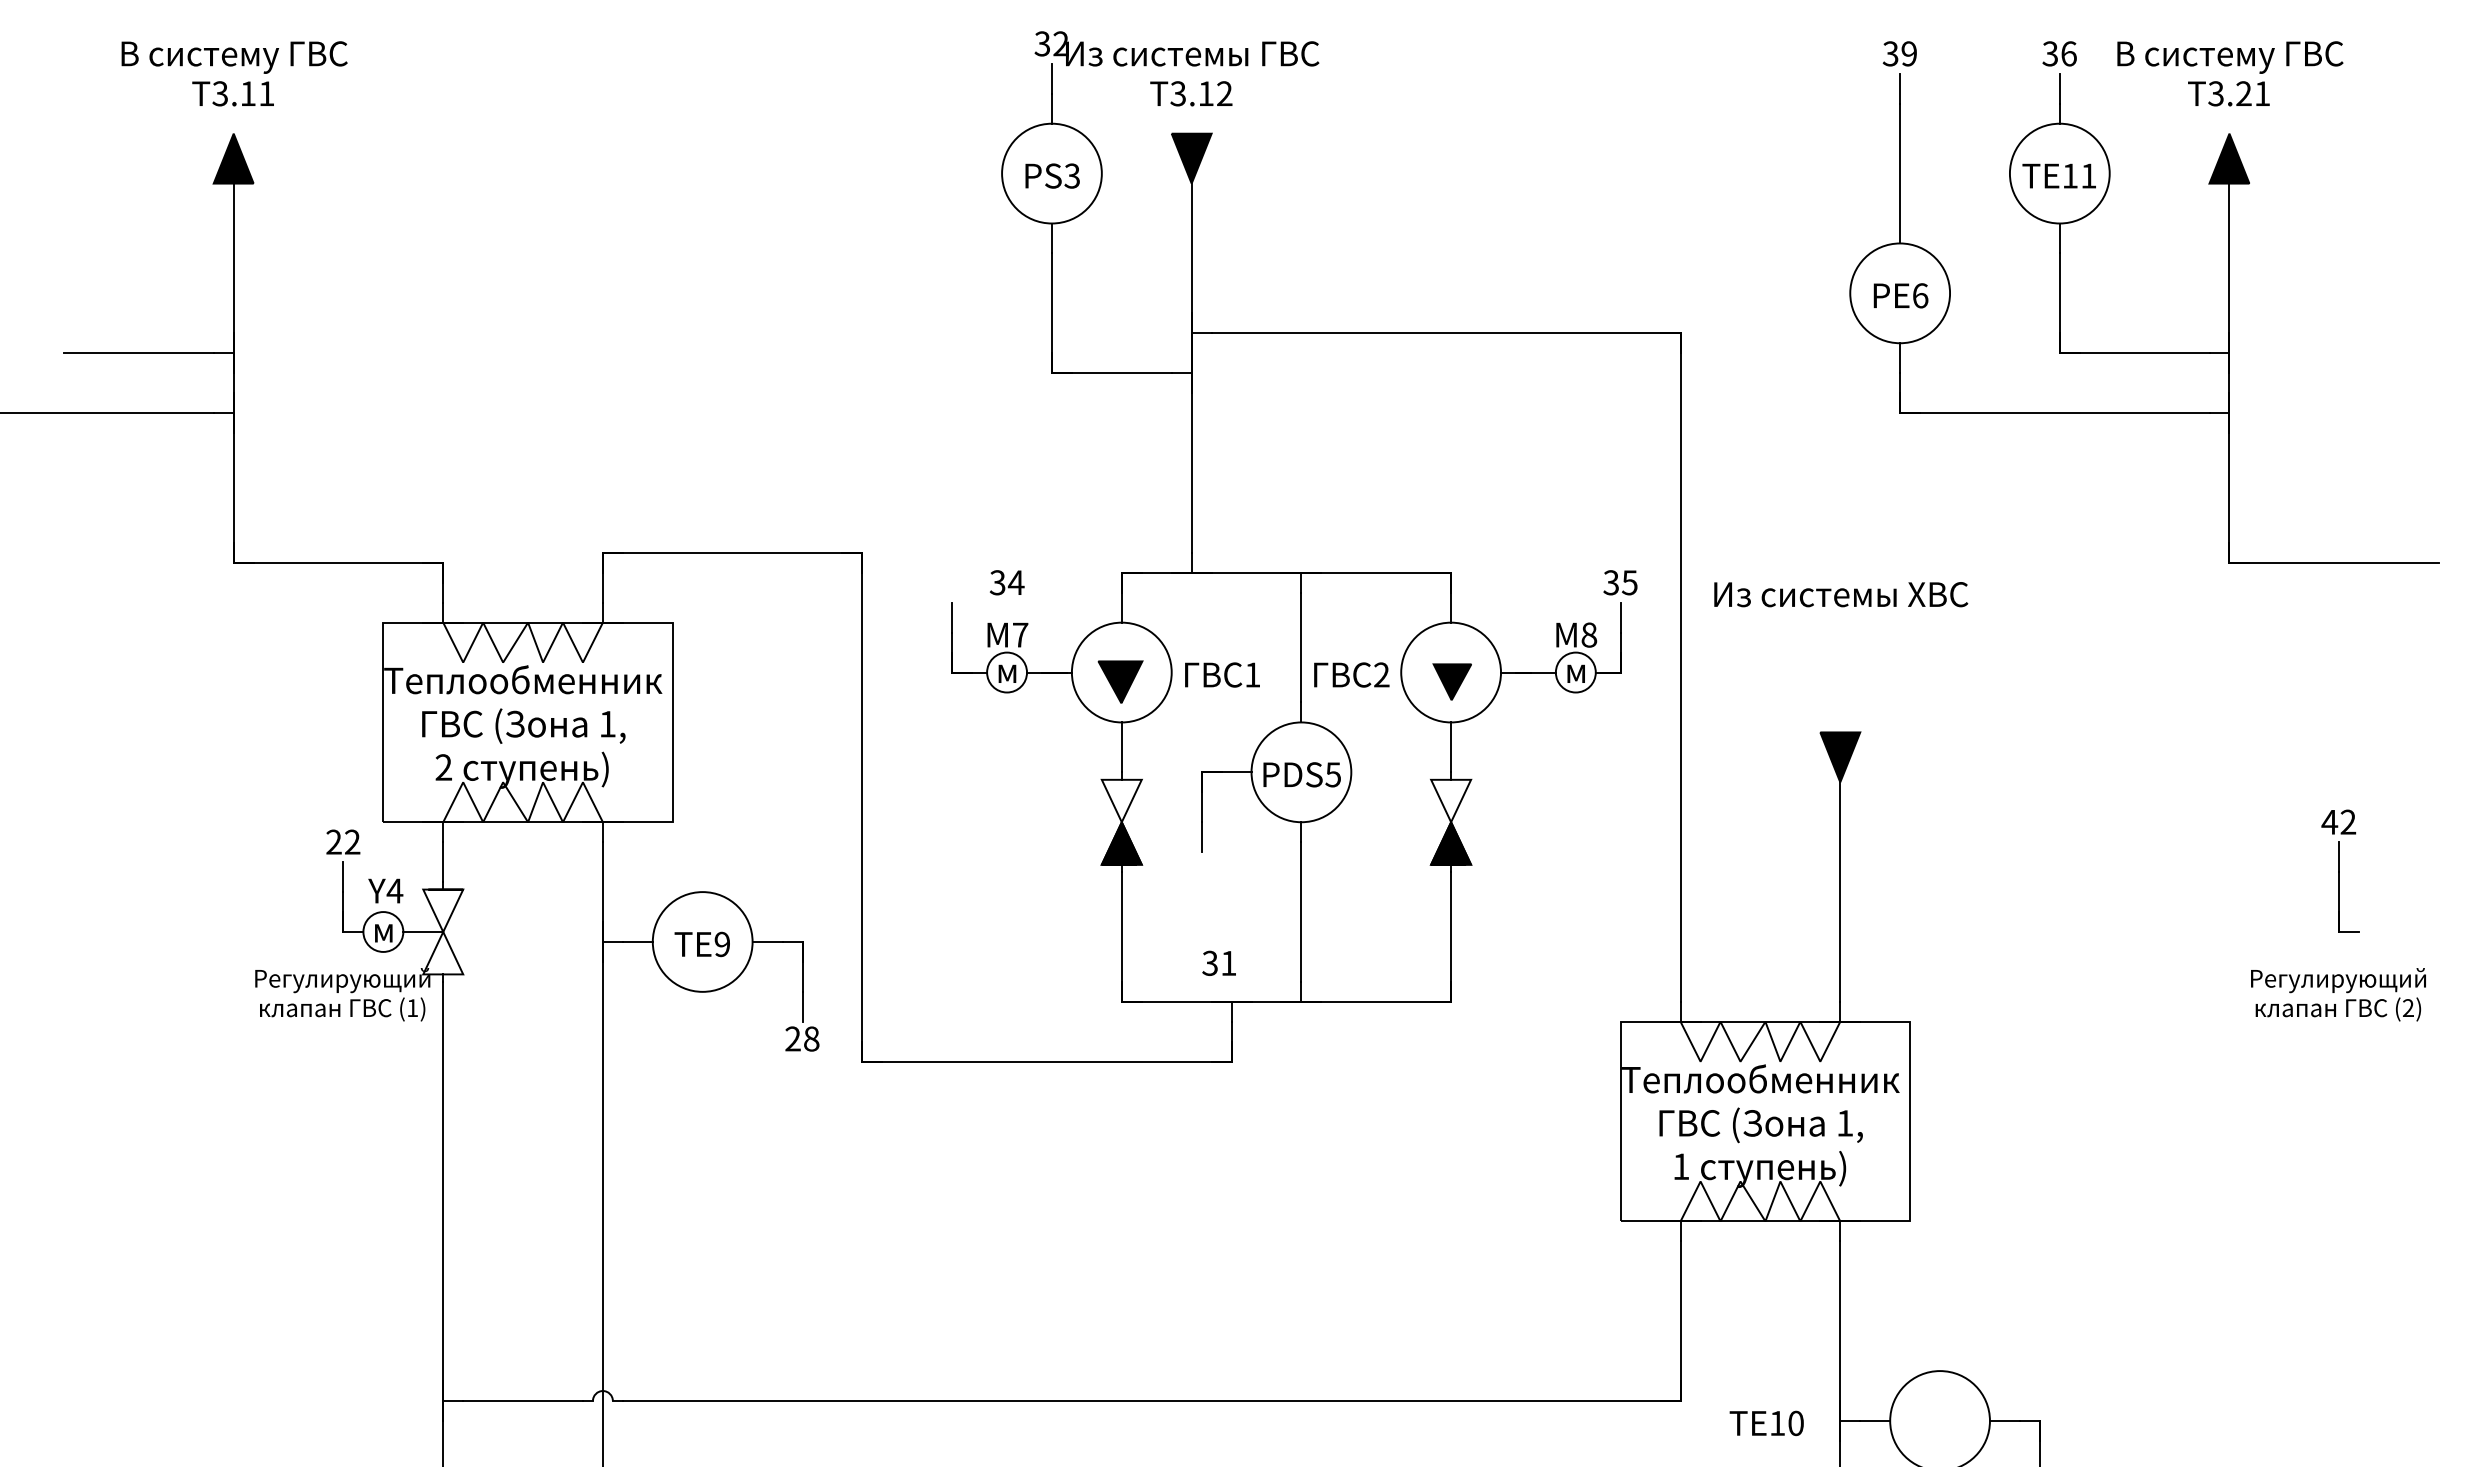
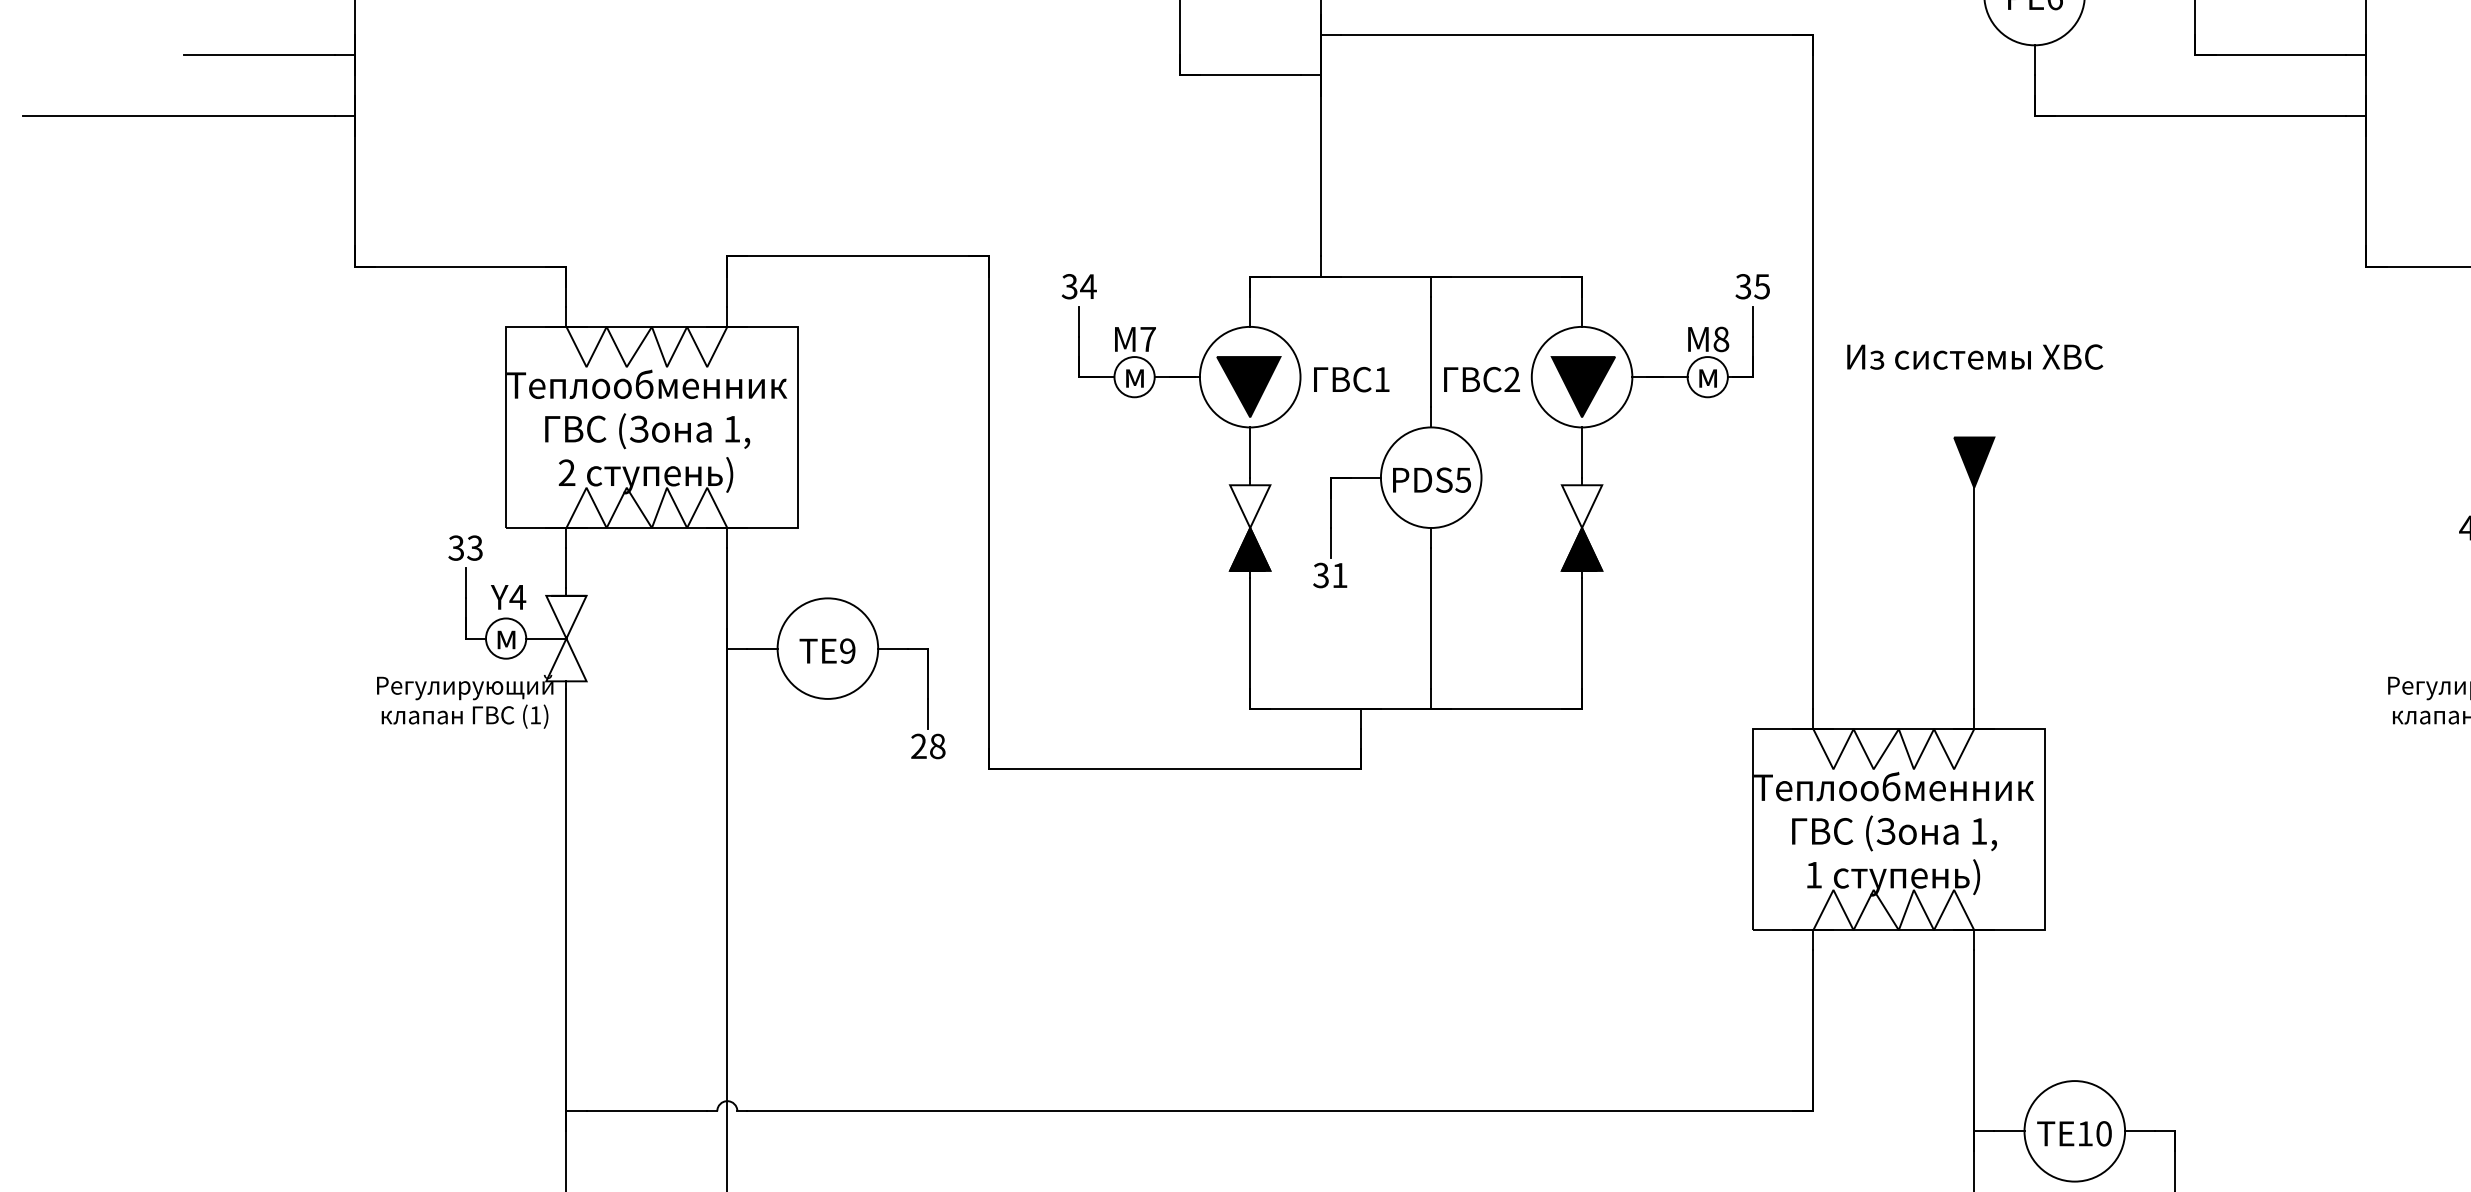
text: (1007, 582) -> (1079, 286), moved
text: (1841, 594) -> (1975, 356), moved
part: (1120, 681) -> (1248, 386), size x1.43
part: (1452, 681) -> (1583, 386), size x1.67
text: (343, 842) -> (465, 548), 22 -> 33
text: (1218, 962) -> (1329, 574), moved
text: (1766, 1423) -> (2074, 1133), moved

